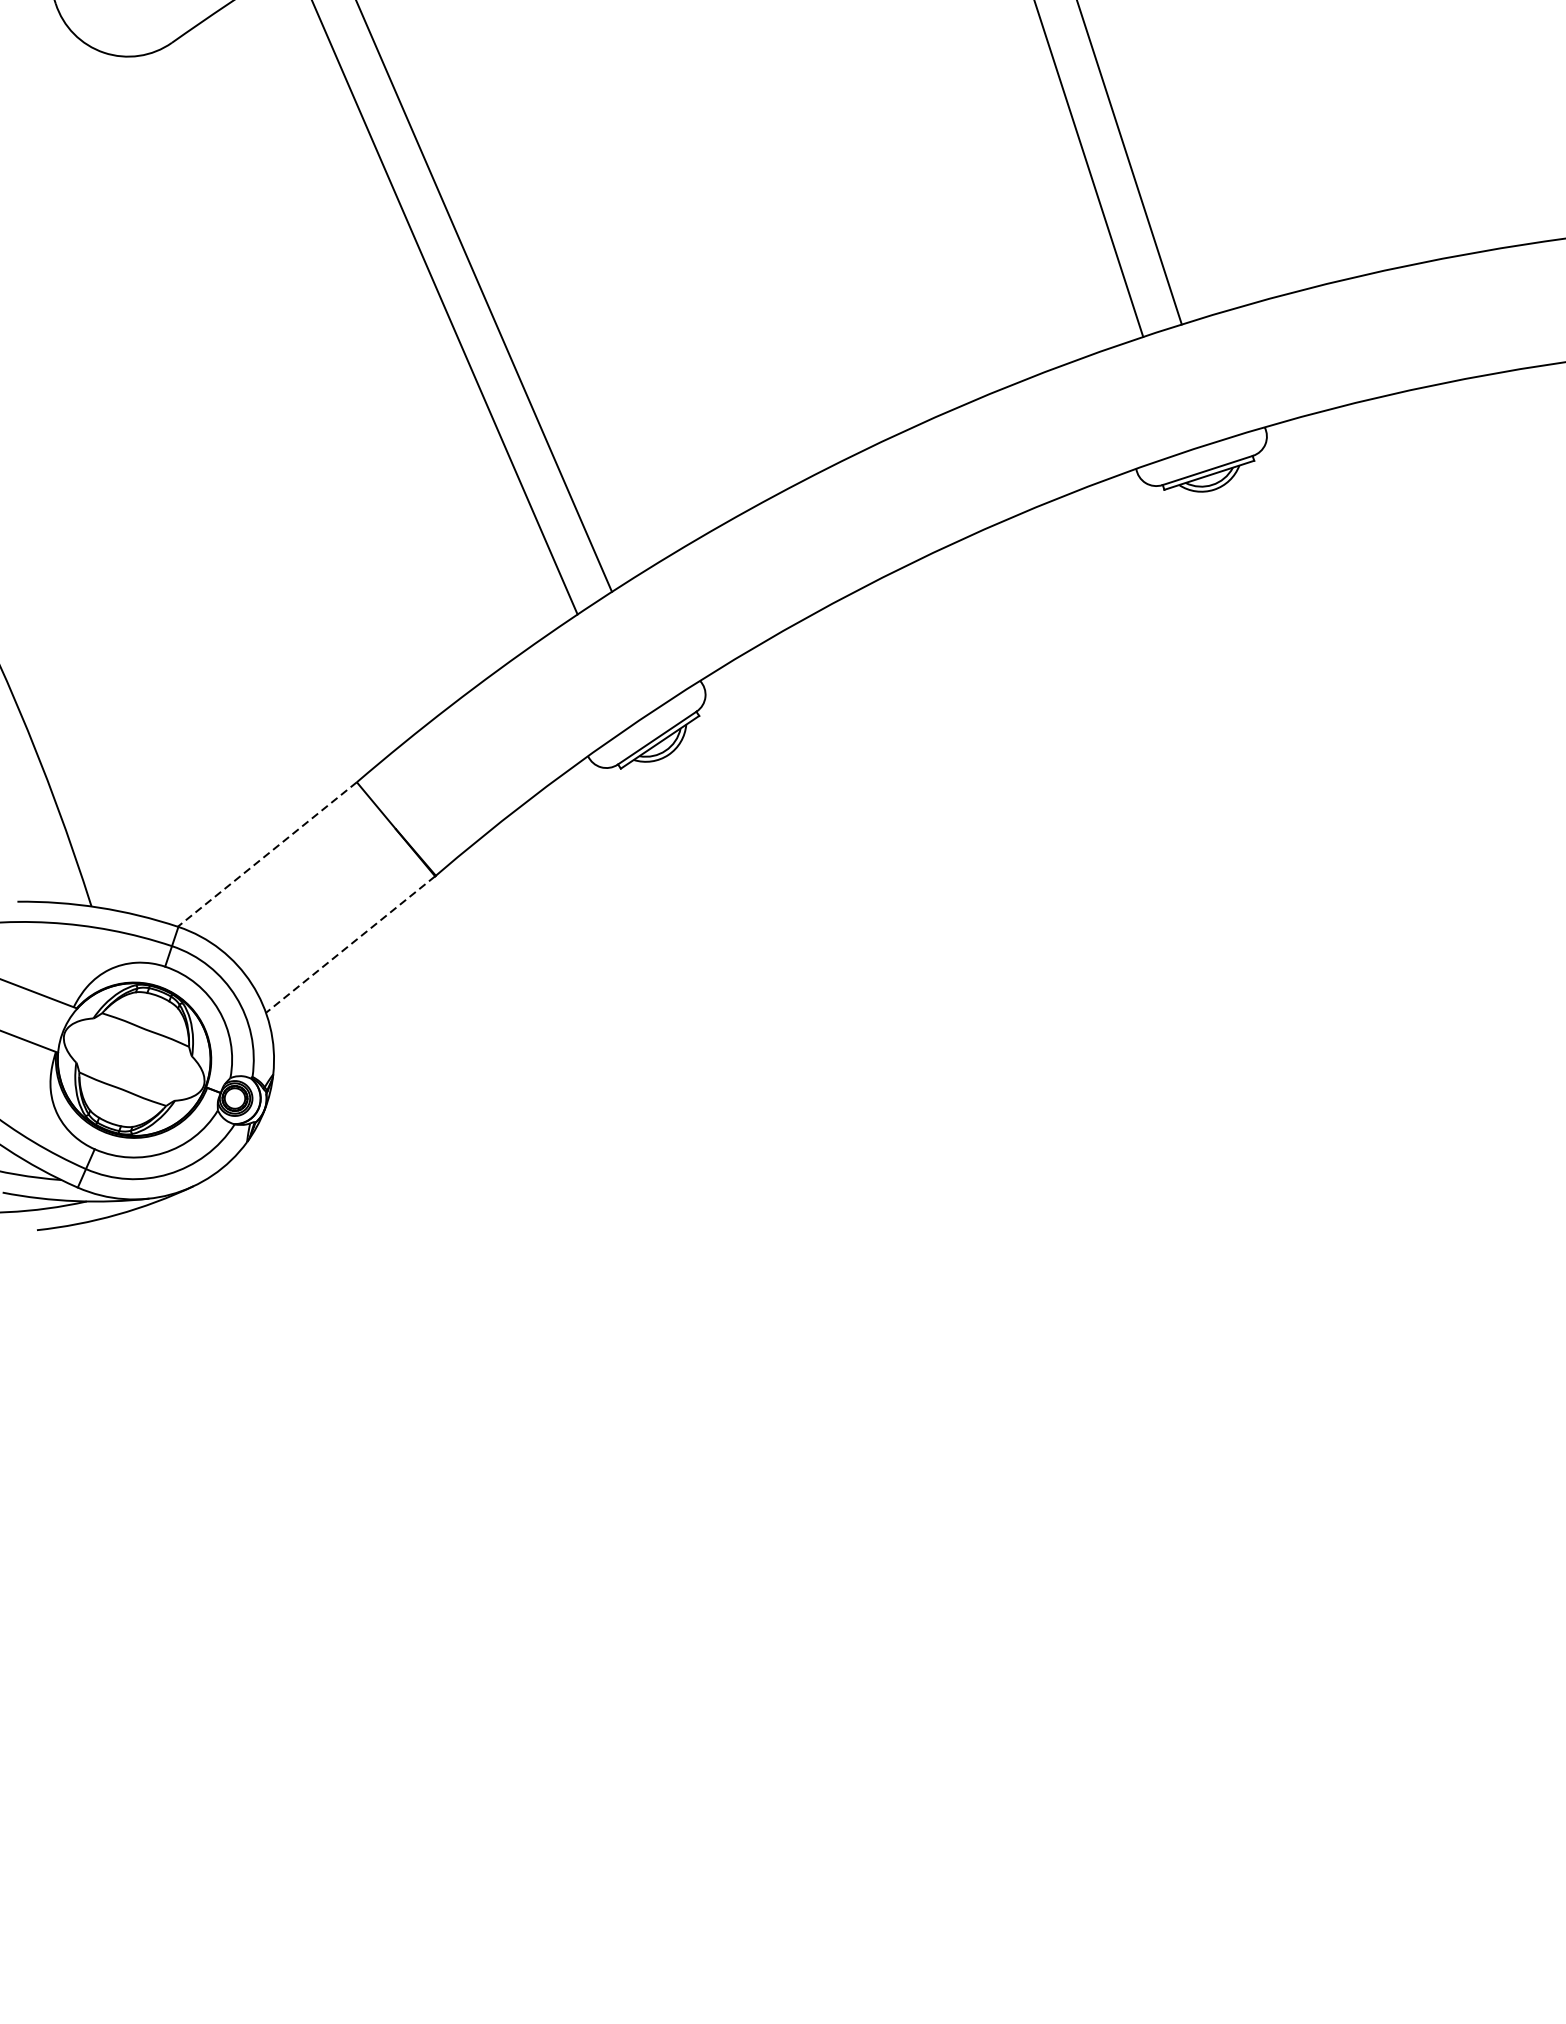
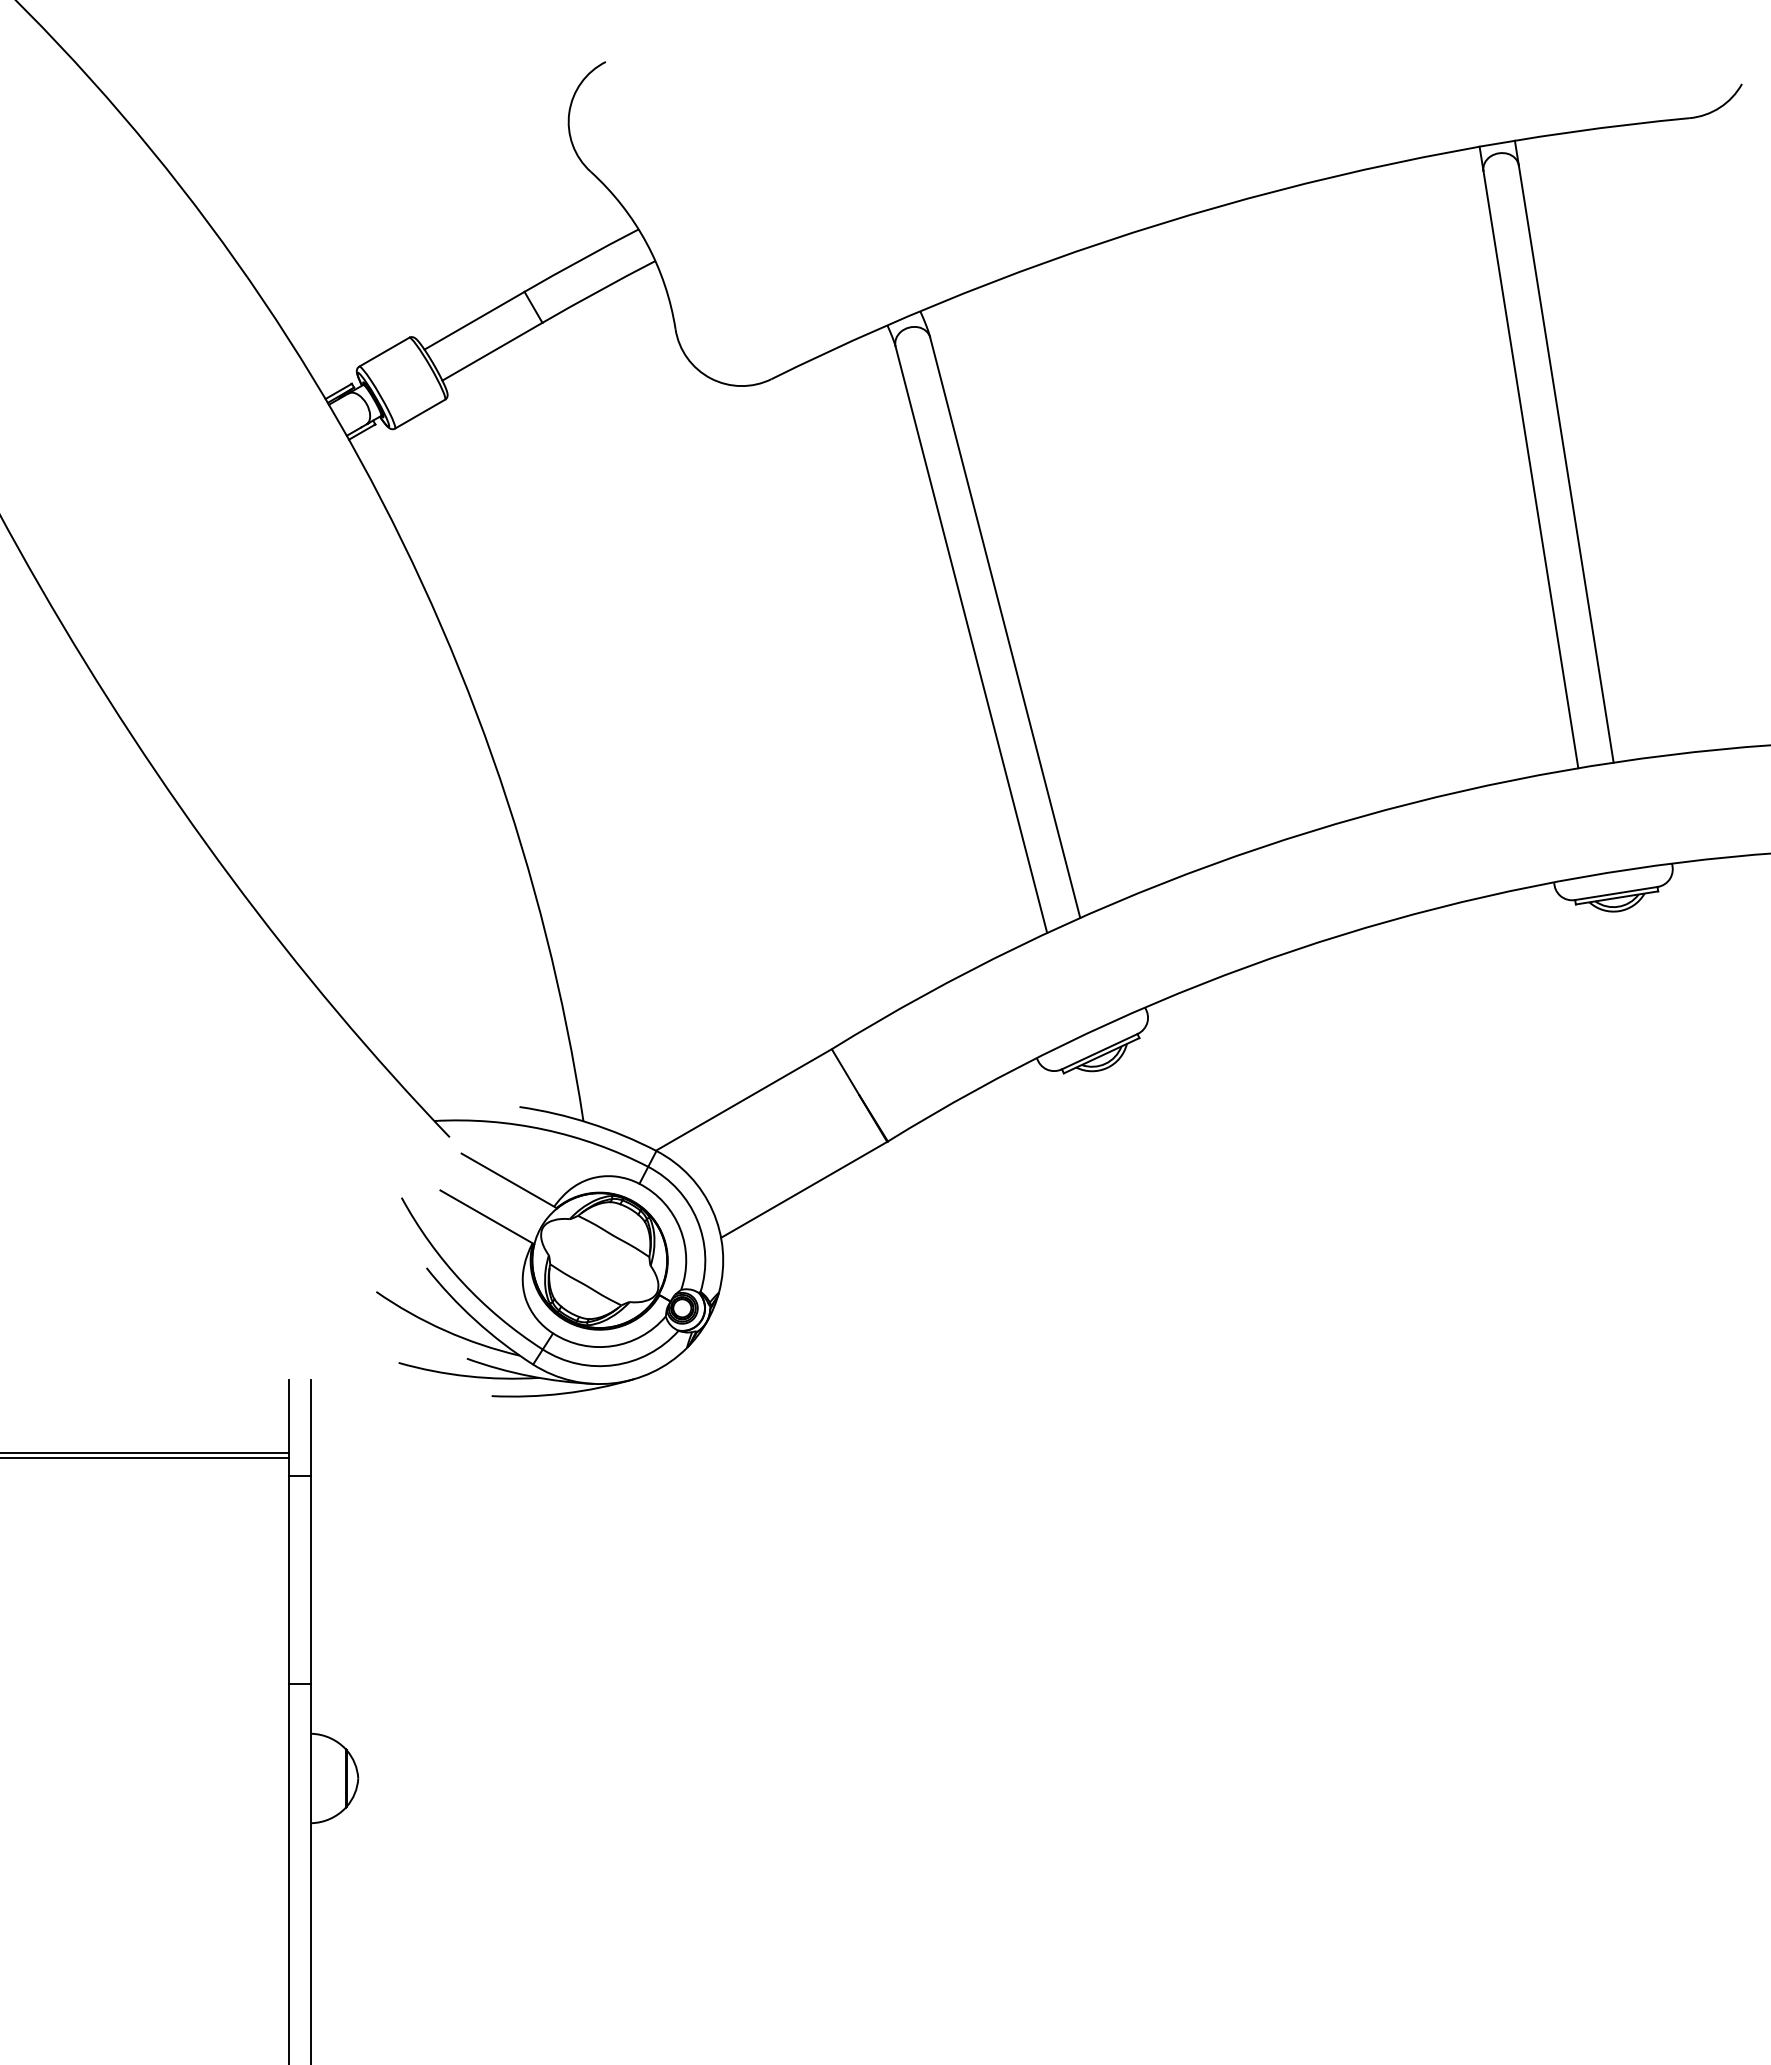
line: (266, 854) -> (743, 1099), dashed -> solid
line: (350, 944) -> (804, 1189), dashed -> solid

